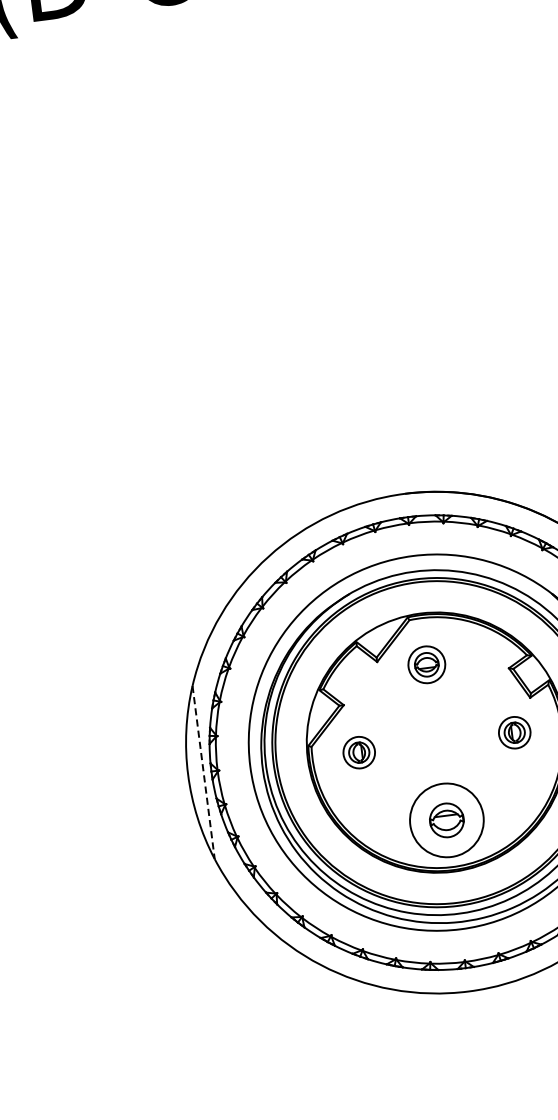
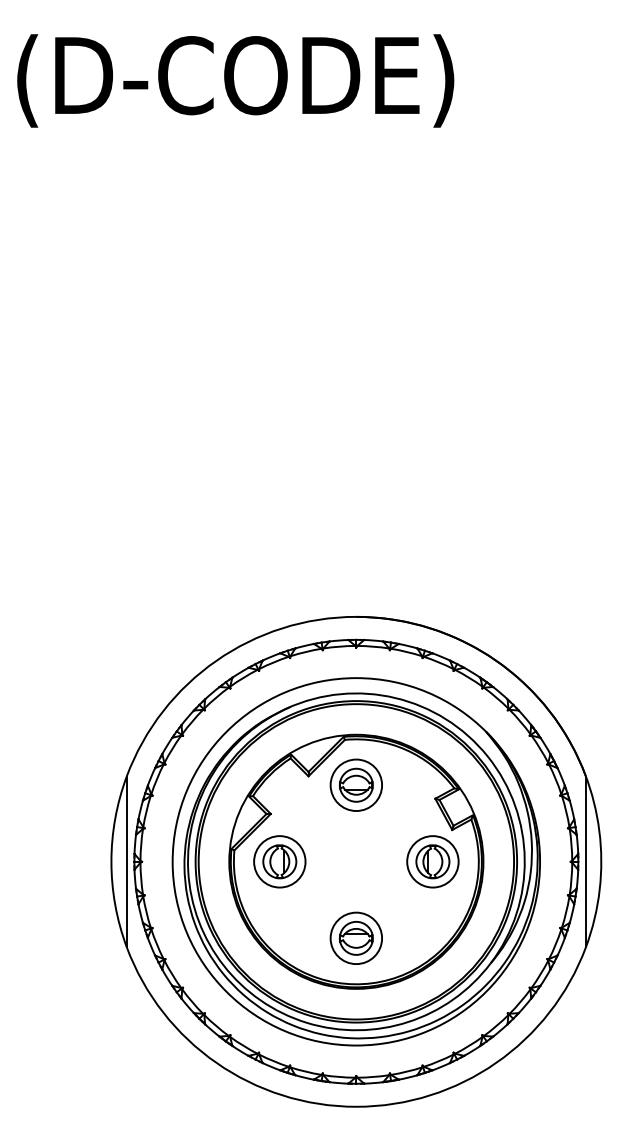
part: (425, 664) -> (355, 784), size x1.43
part: (514, 732) -> (432, 861), size x1.67
part: (358, 752) -> (279, 861), size x1.67
line: (203, 773) -> (126, 862), dashed -> solid
circle: (447, 820) -> (356, 938), size x0.71

